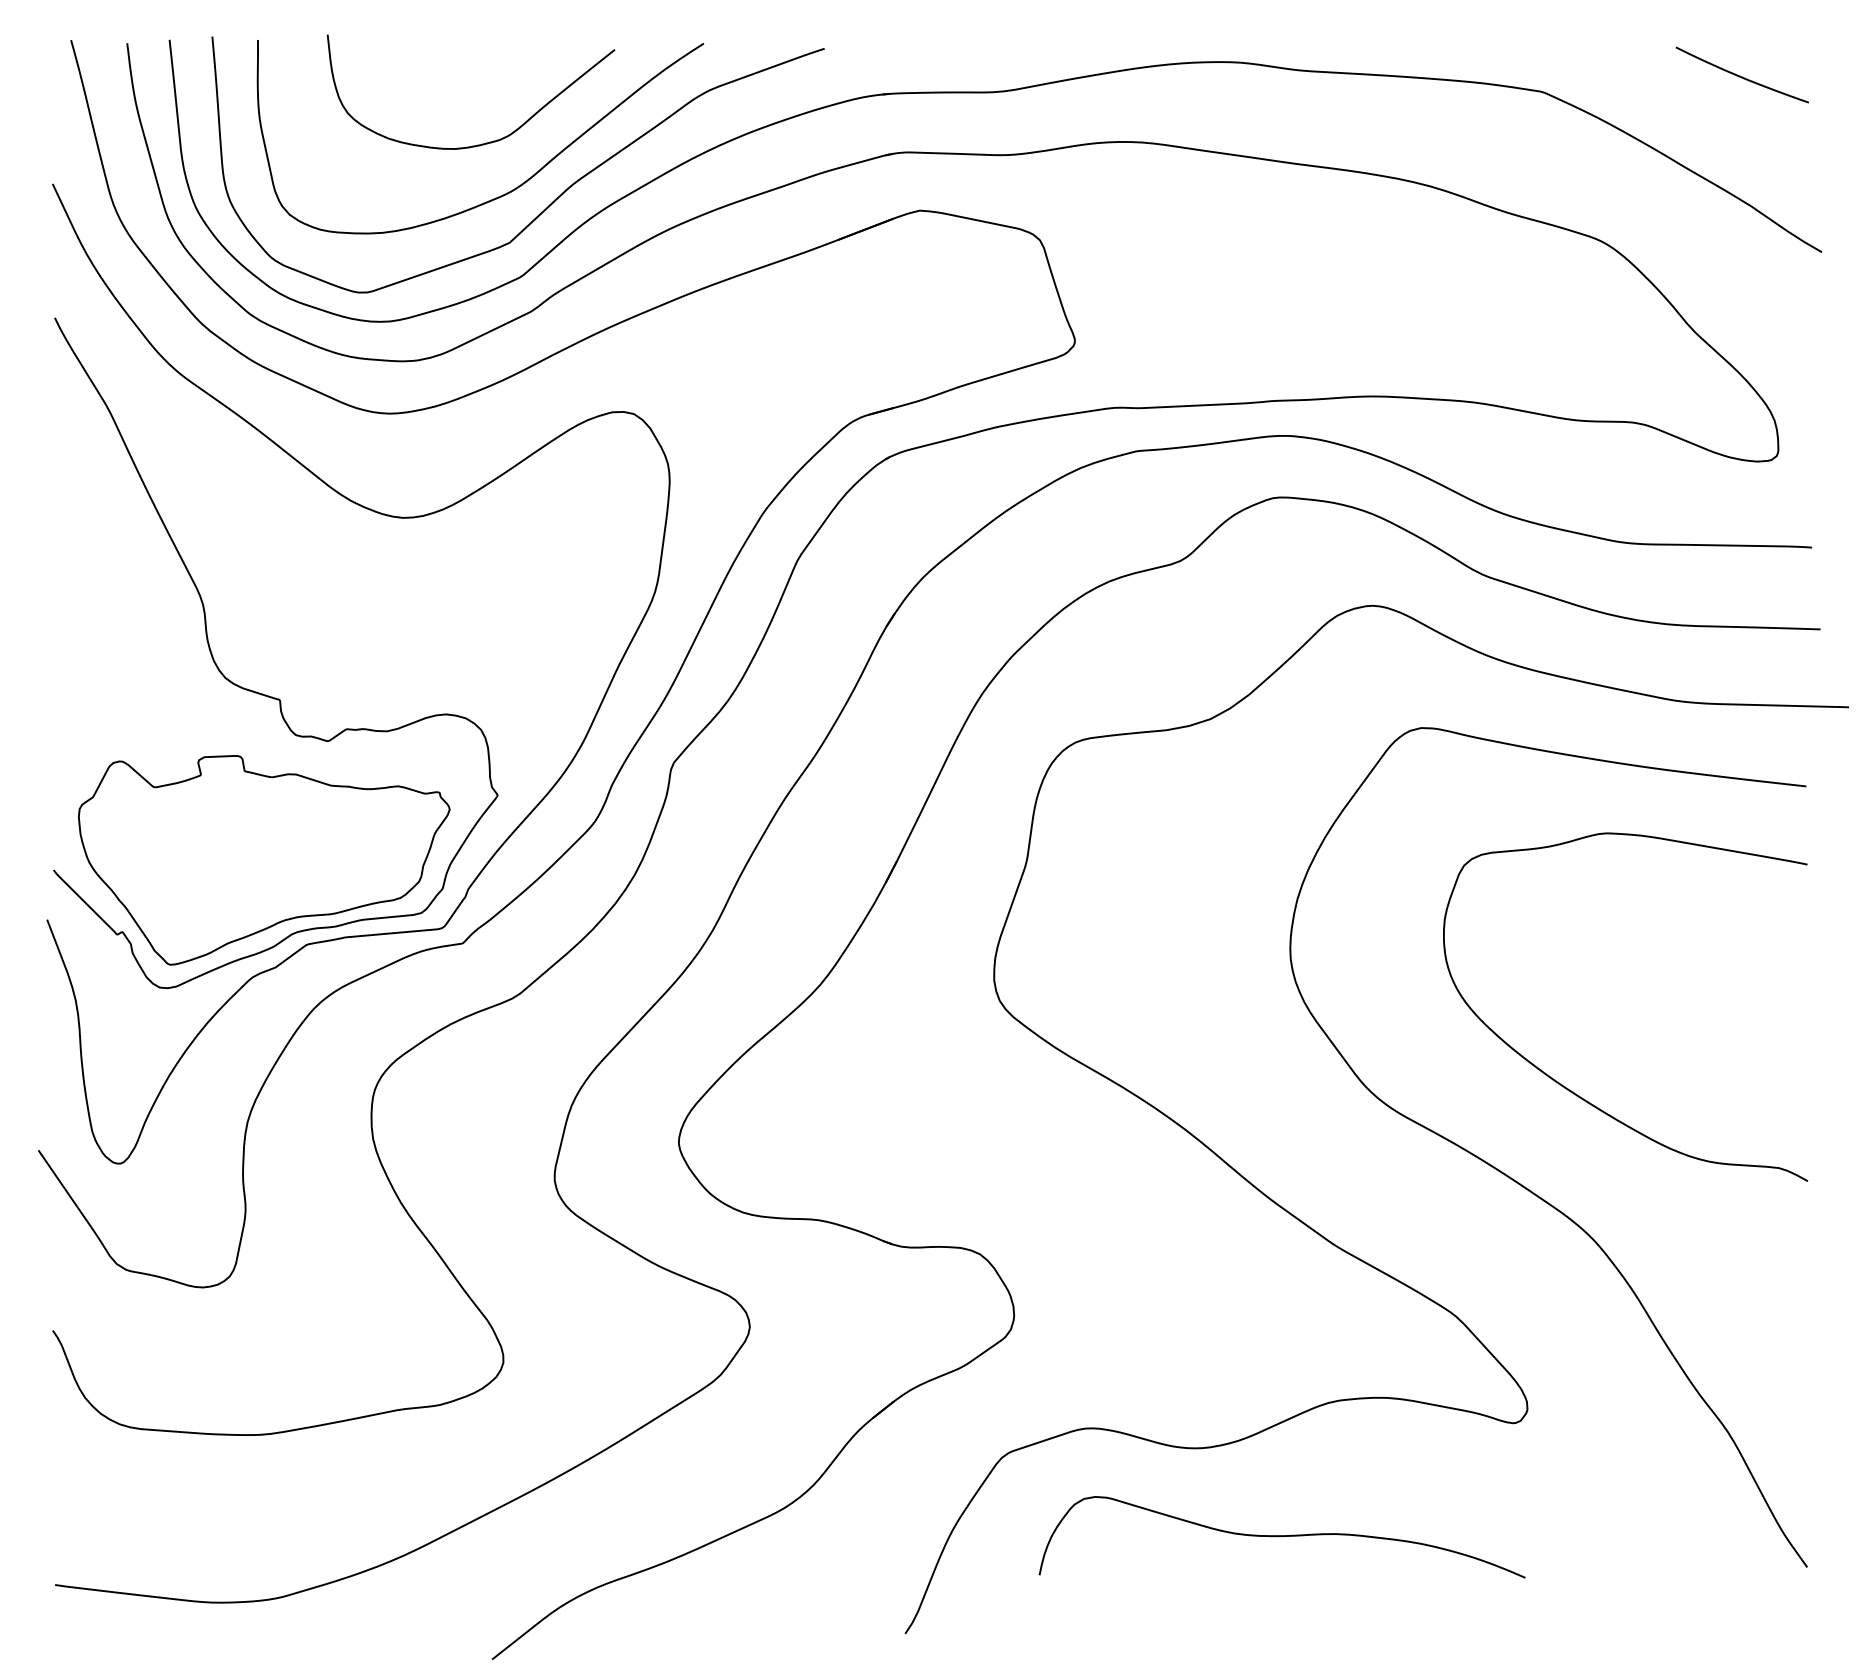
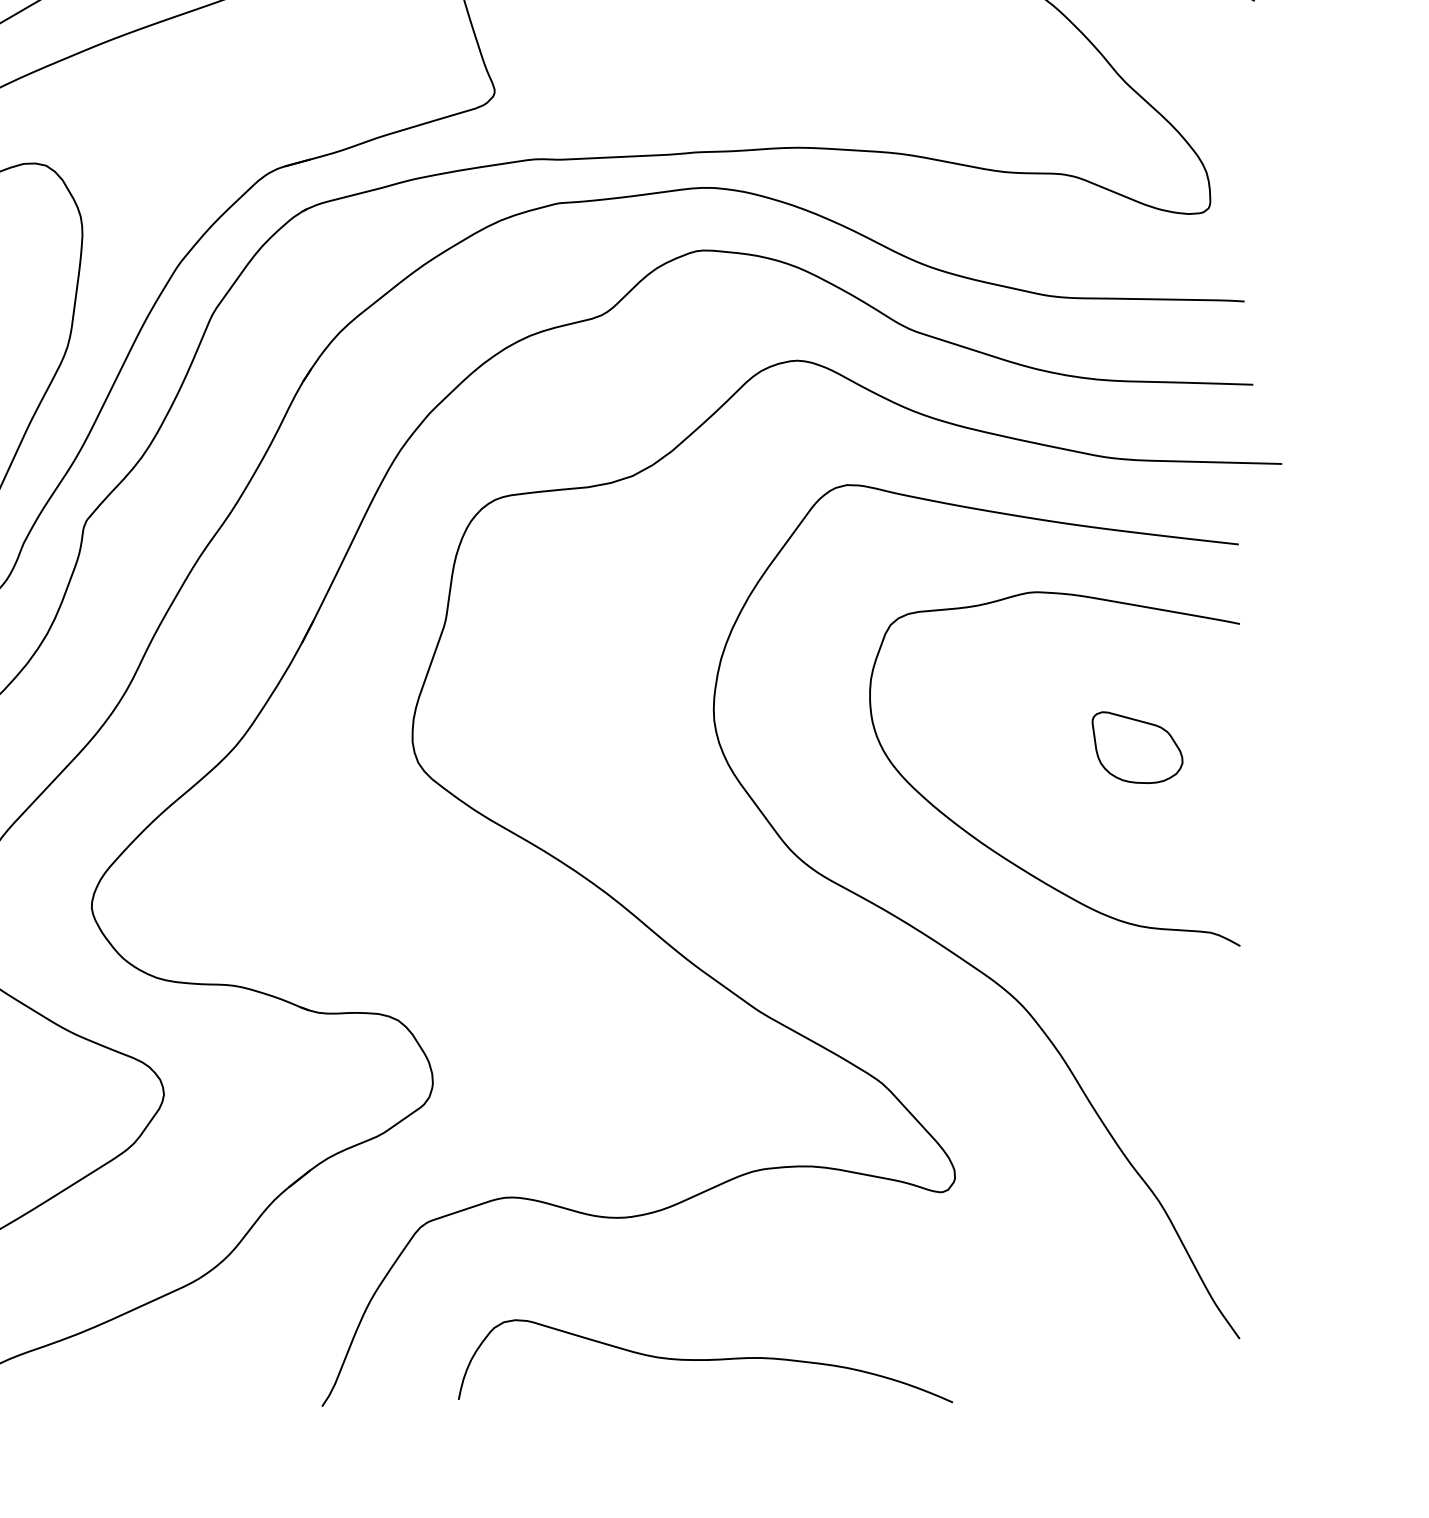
part: (1706, 985) -> (1137, 746), added
curve: (1281, 1536) -> (704, 1360), moved

